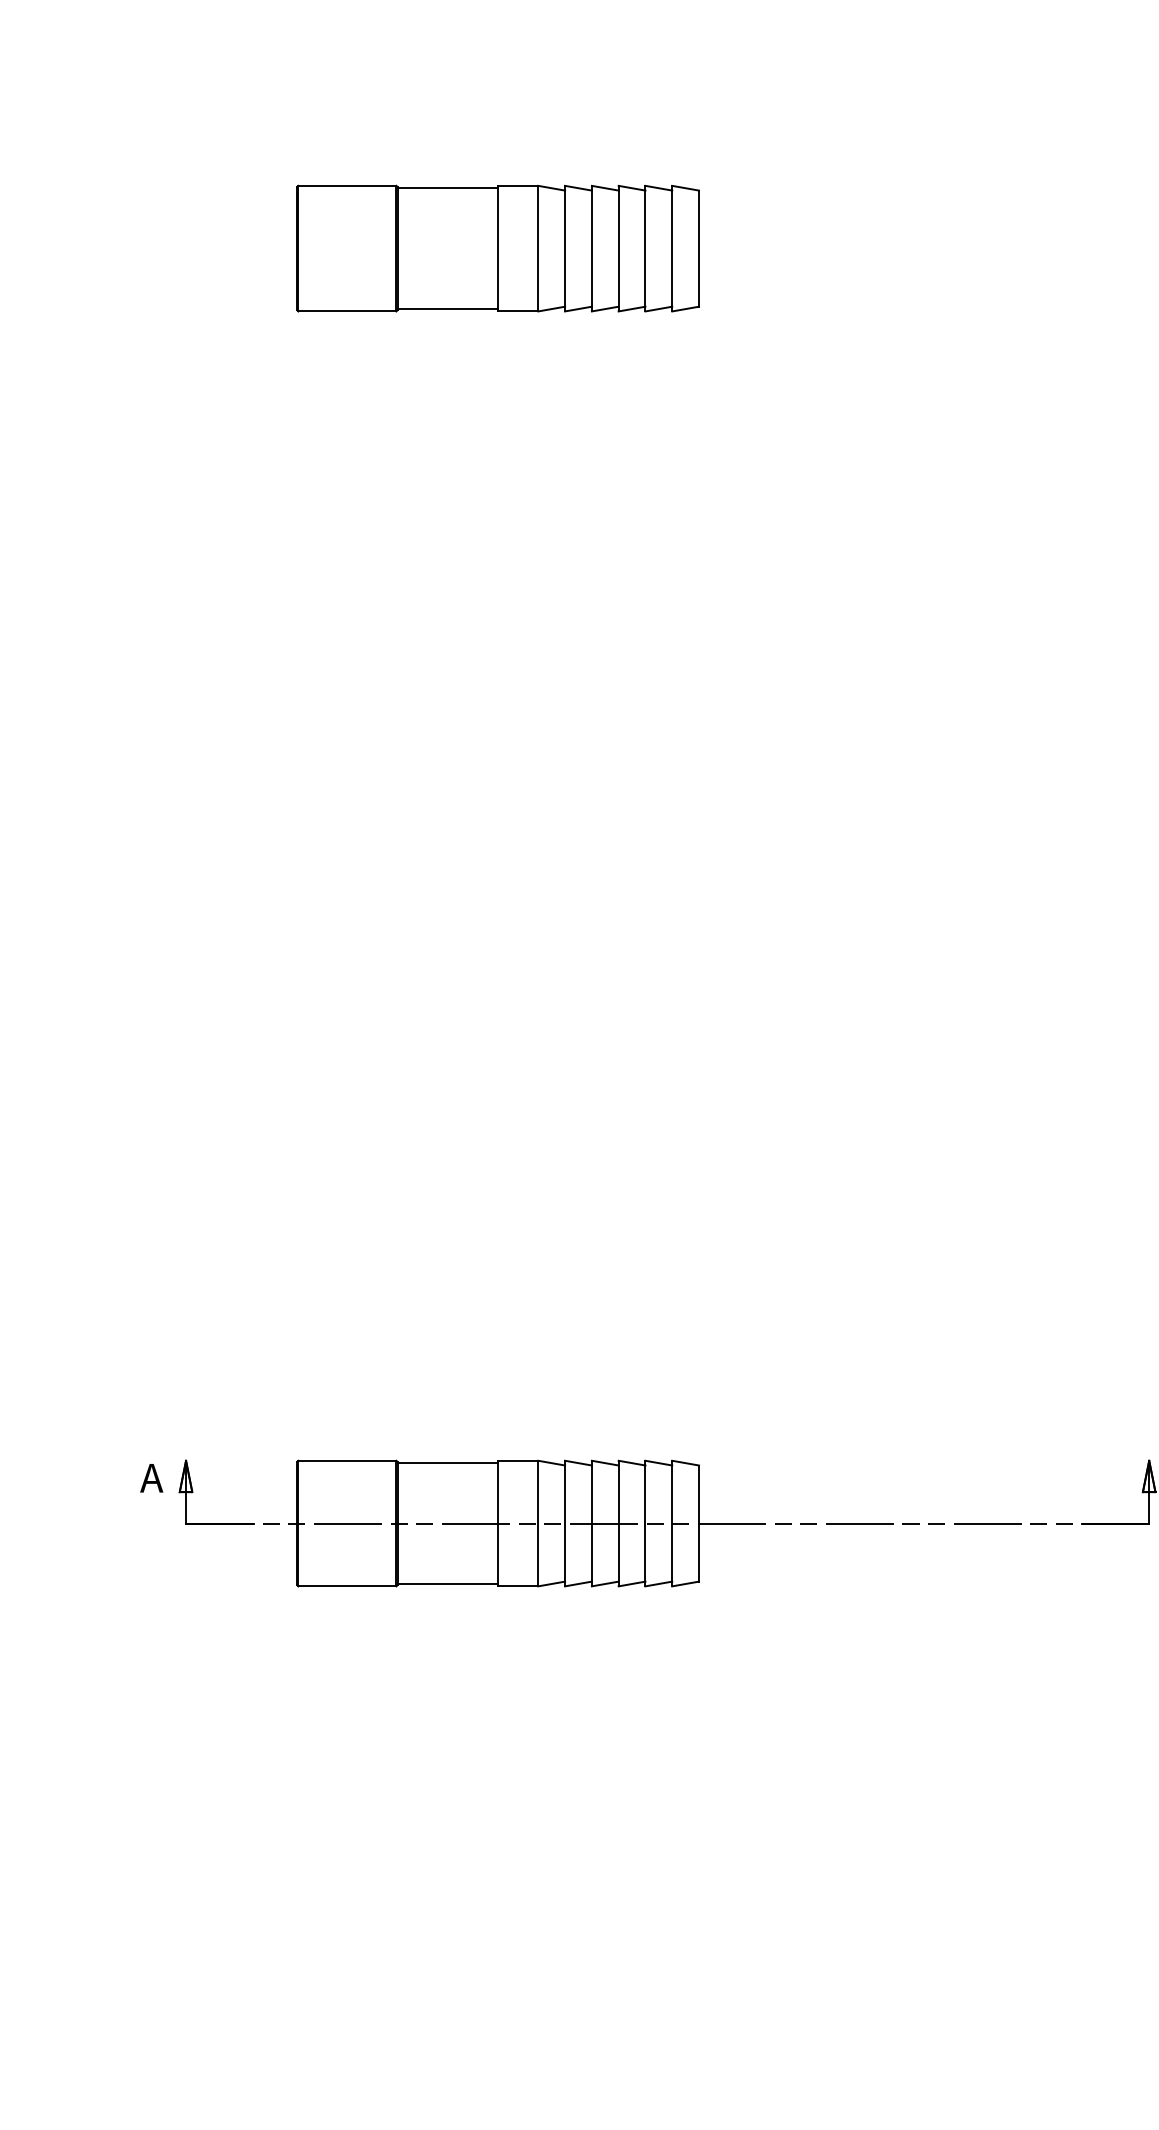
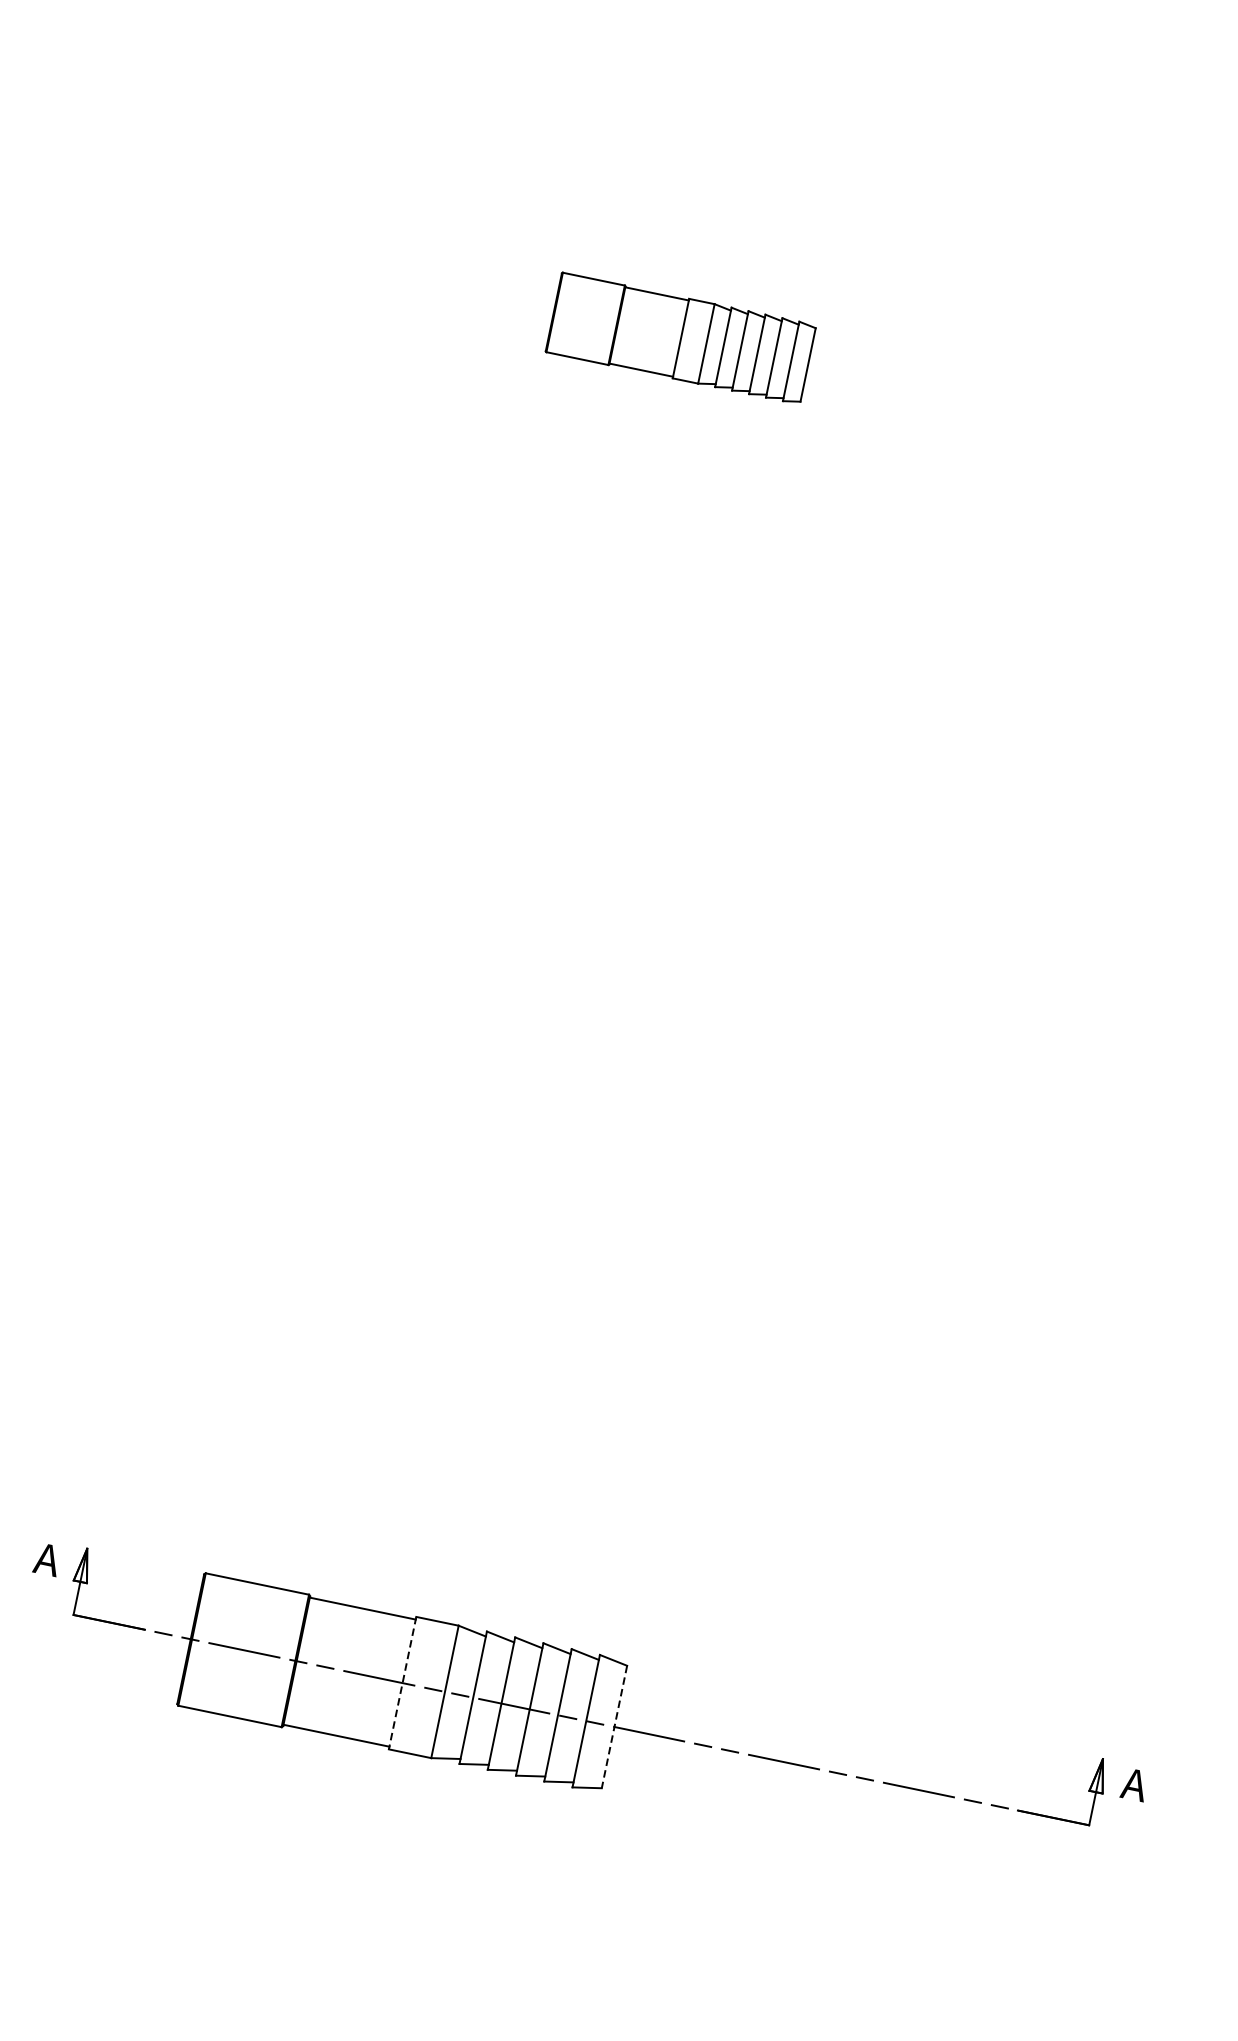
part: (497, 248) -> (680, 338), size x0.6
line: (498, 1523) -> (403, 1683), solid -> dashed
line: (699, 1524) -> (614, 1728), solid -> dashed

